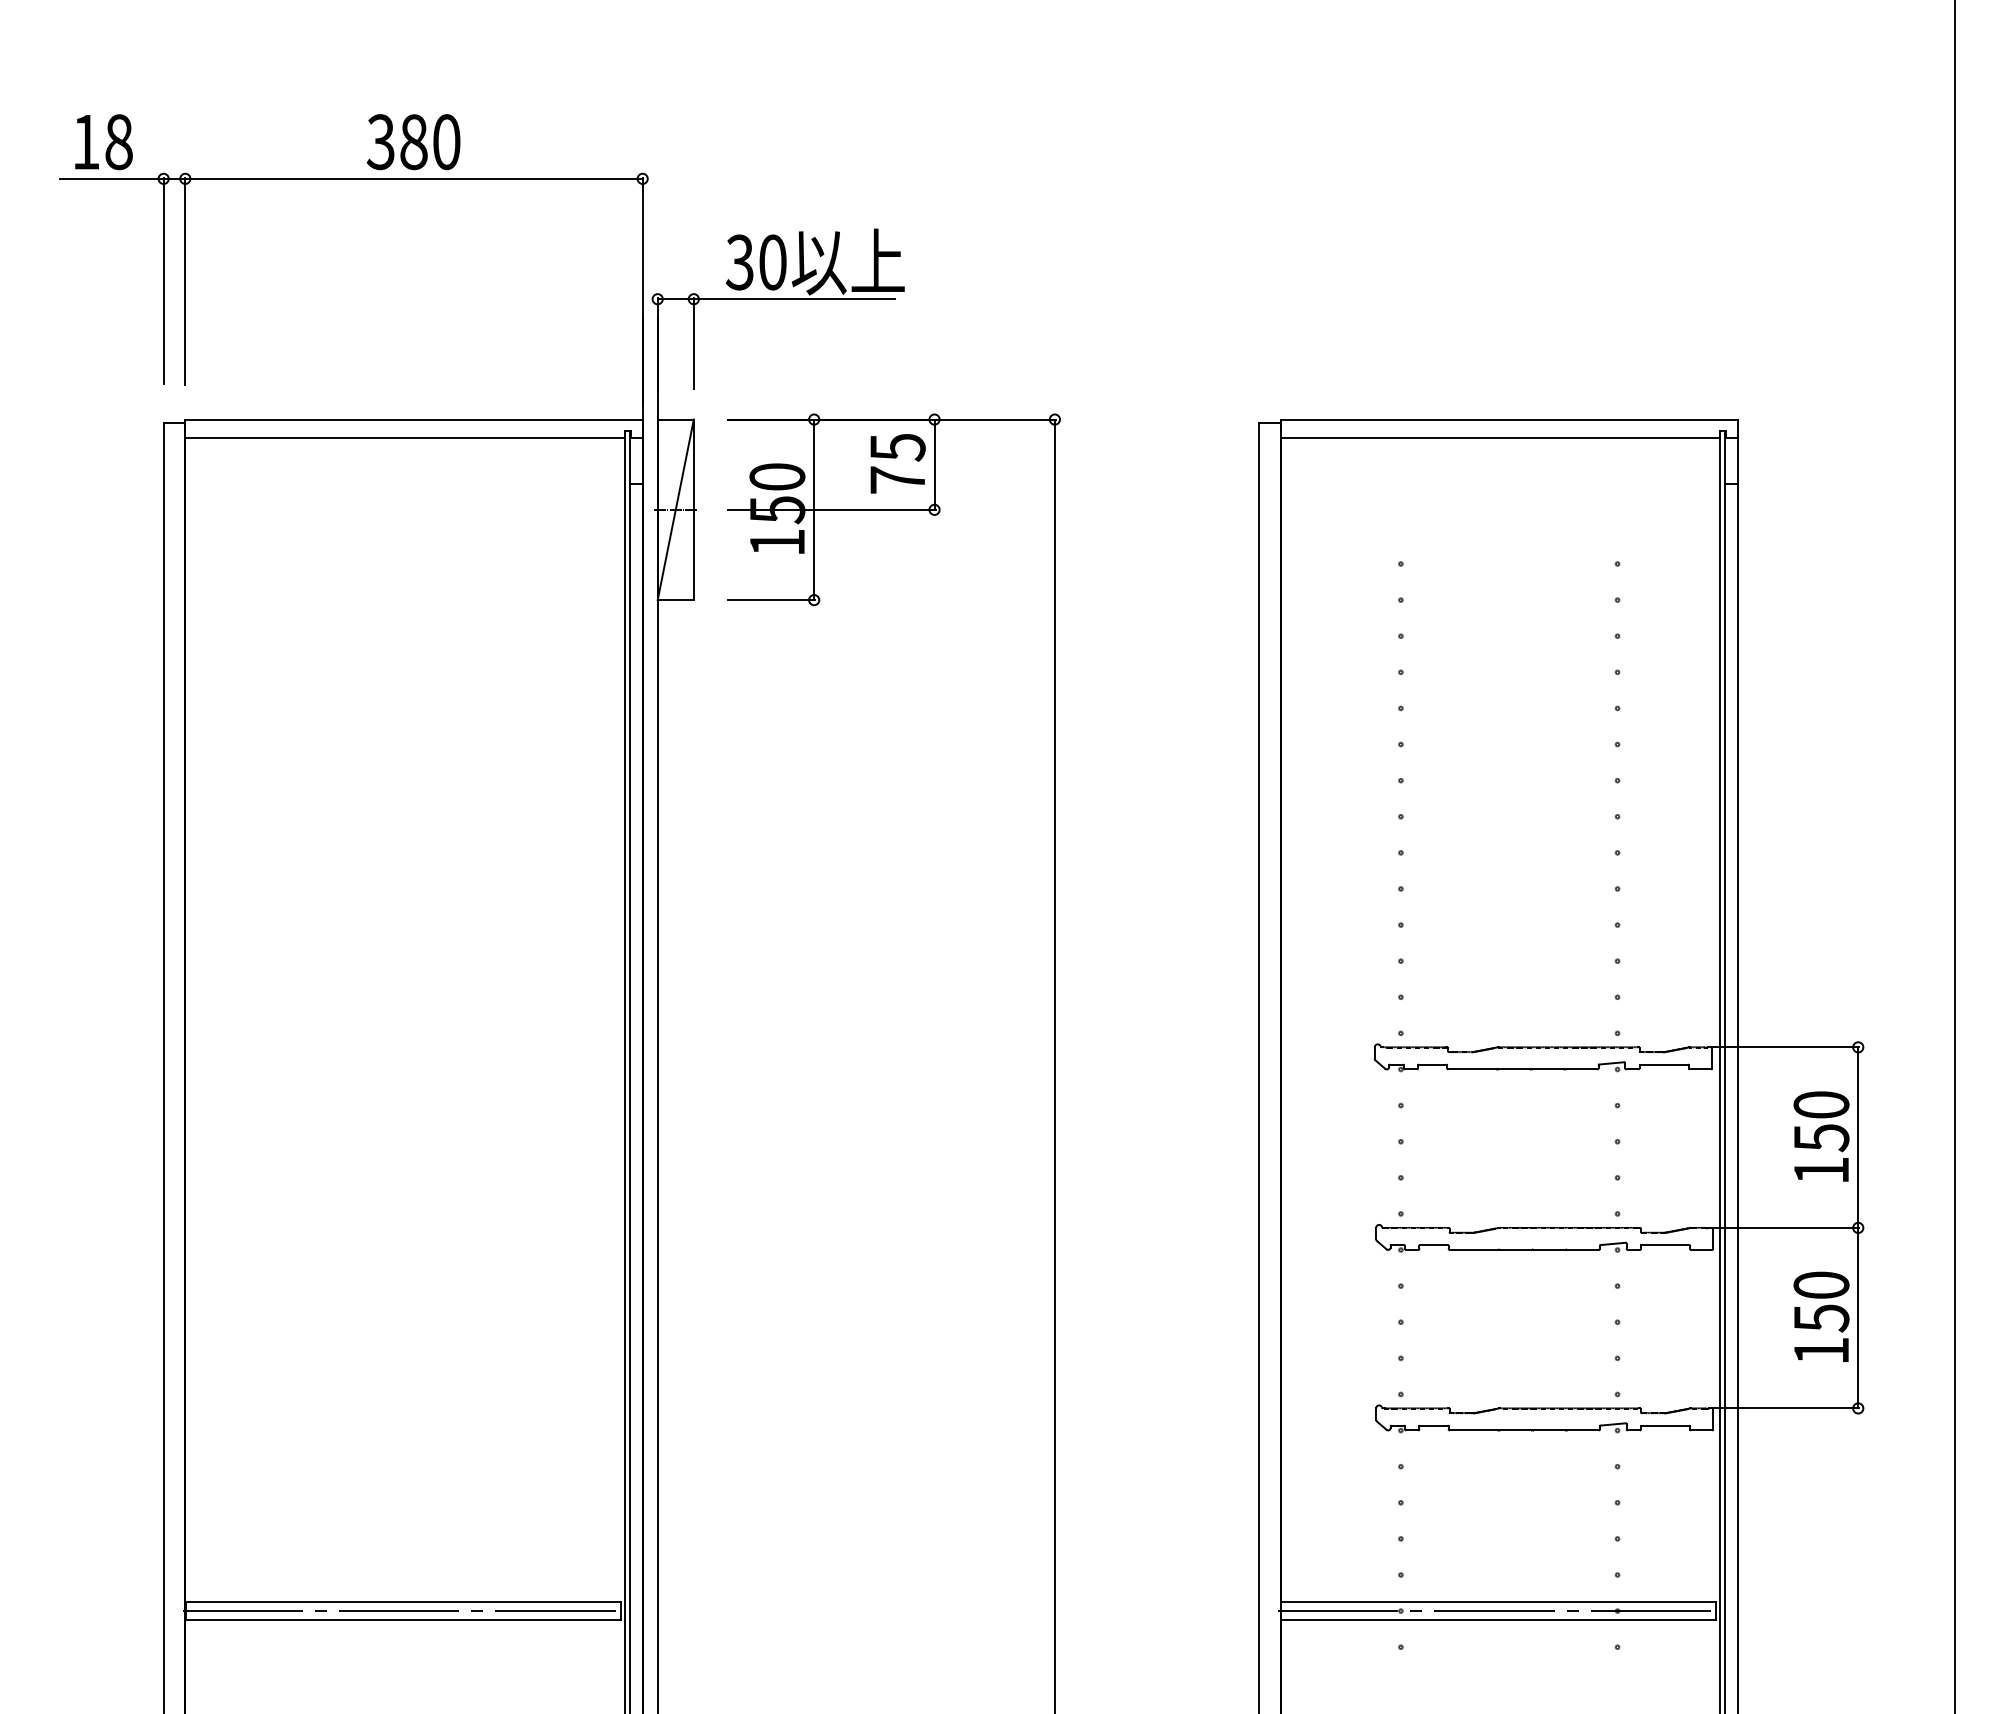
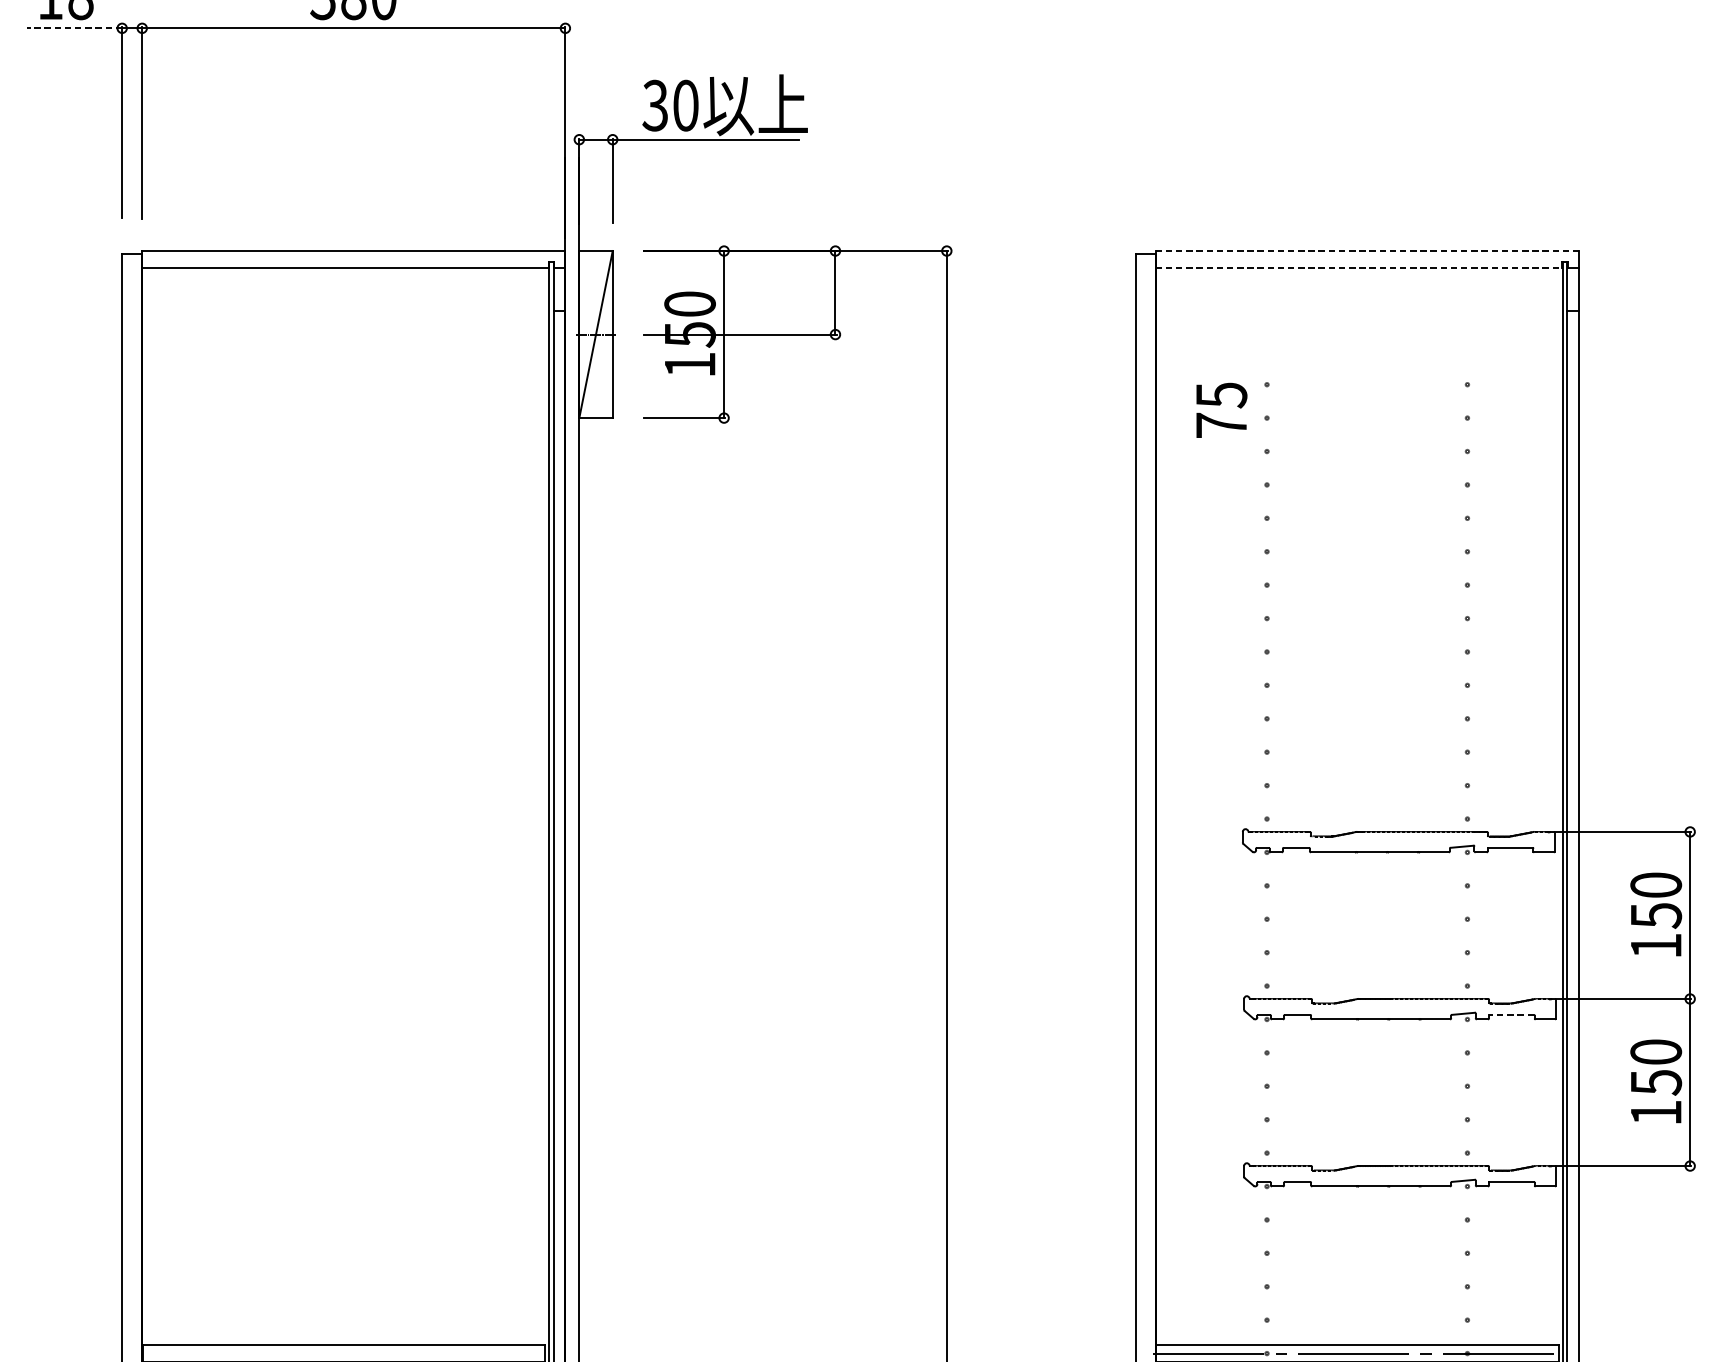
line: (112, 178) -> (74, 27), solid -> dashed
line: (1509, 419) -> (1367, 250), solid -> dashed
line: (1500, 437) -> (1359, 267), solid -> dashed
text: (897, 463) -> (1221, 410), moved
line: (1664, 1245) -> (1510, 1015), solid -> dashed
line: (403, 1611) -> (344, 1353), removed

